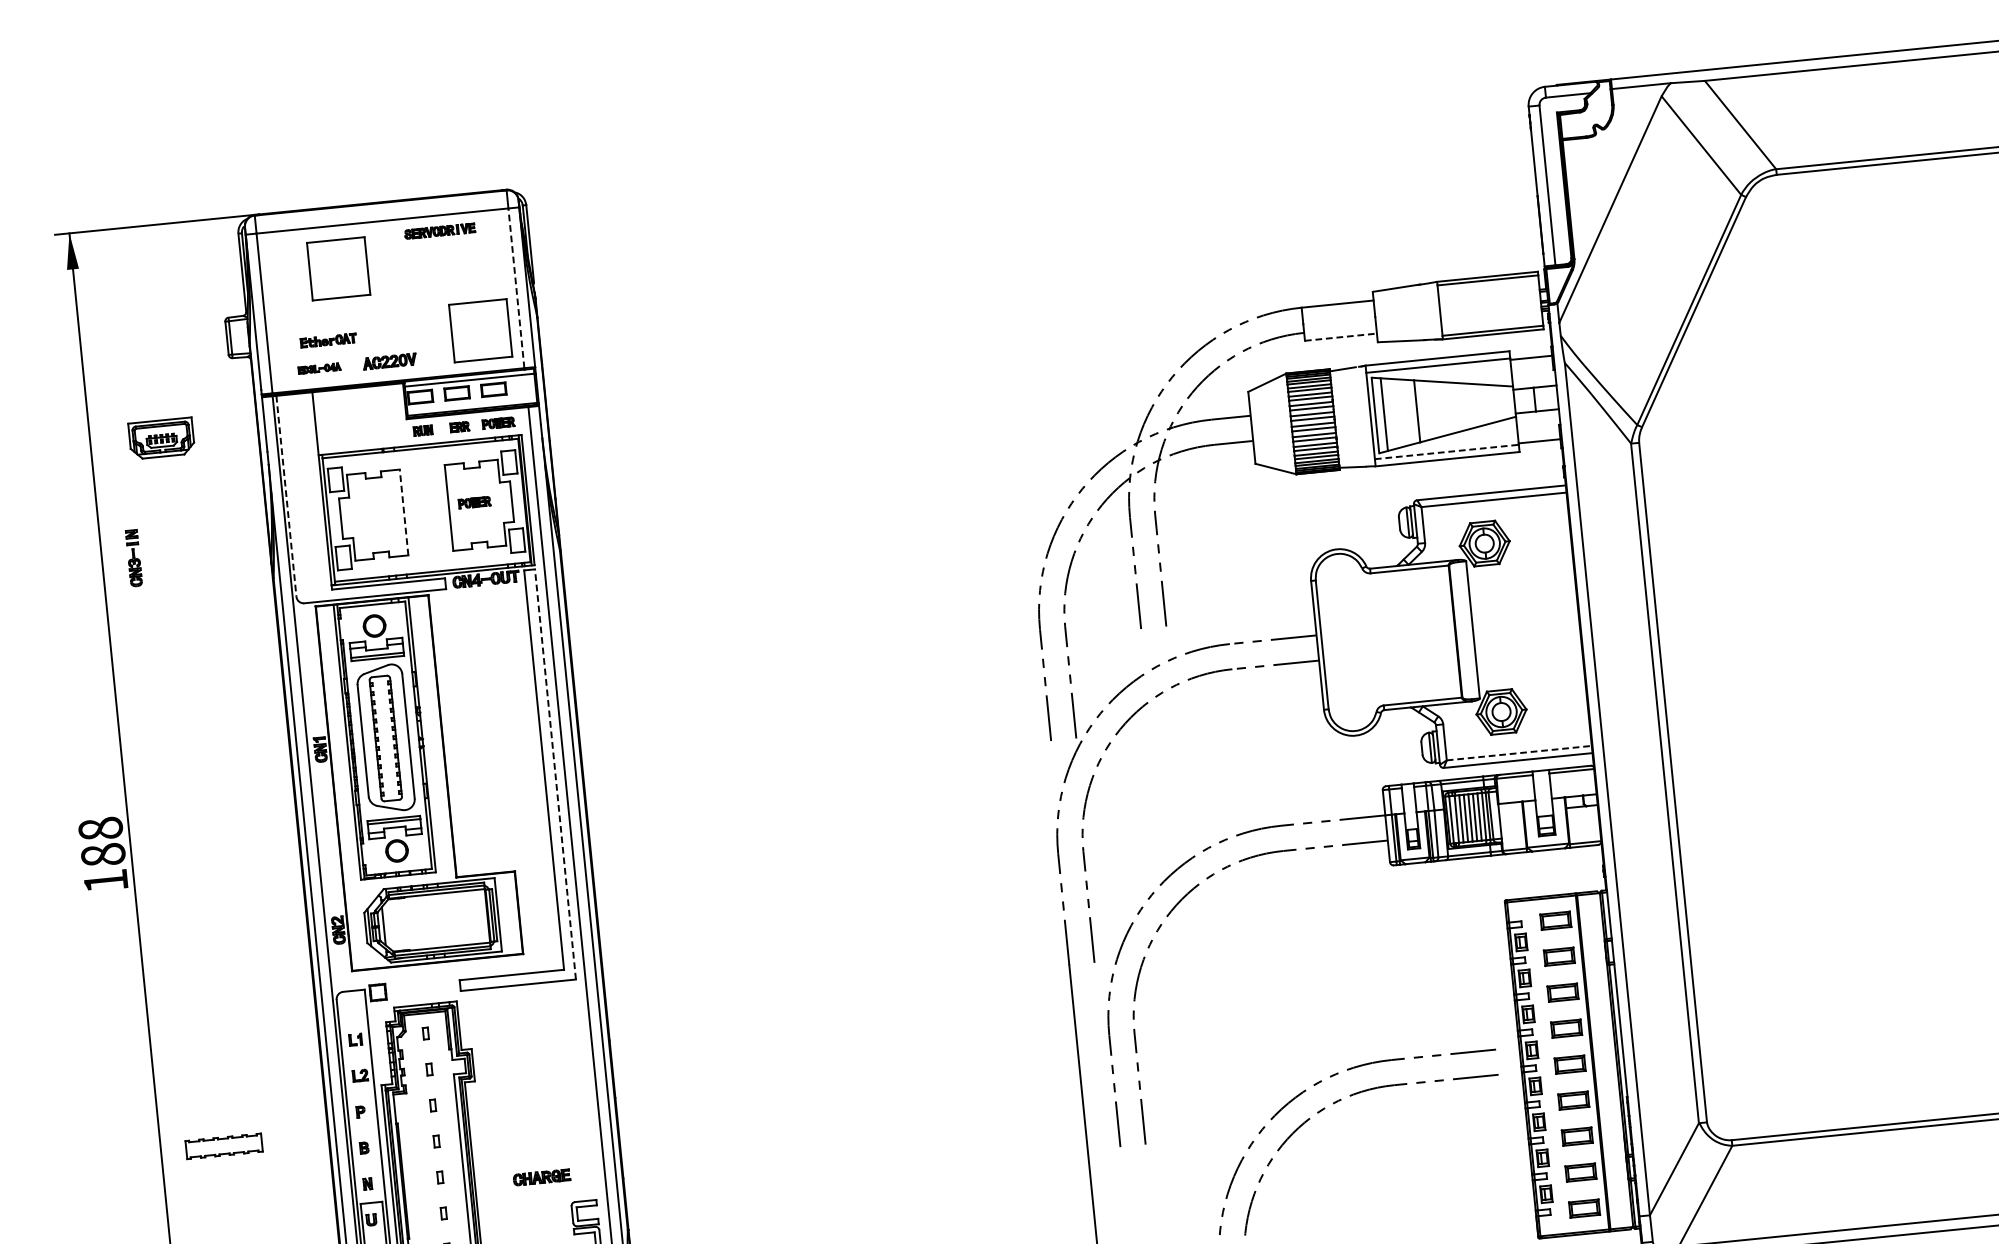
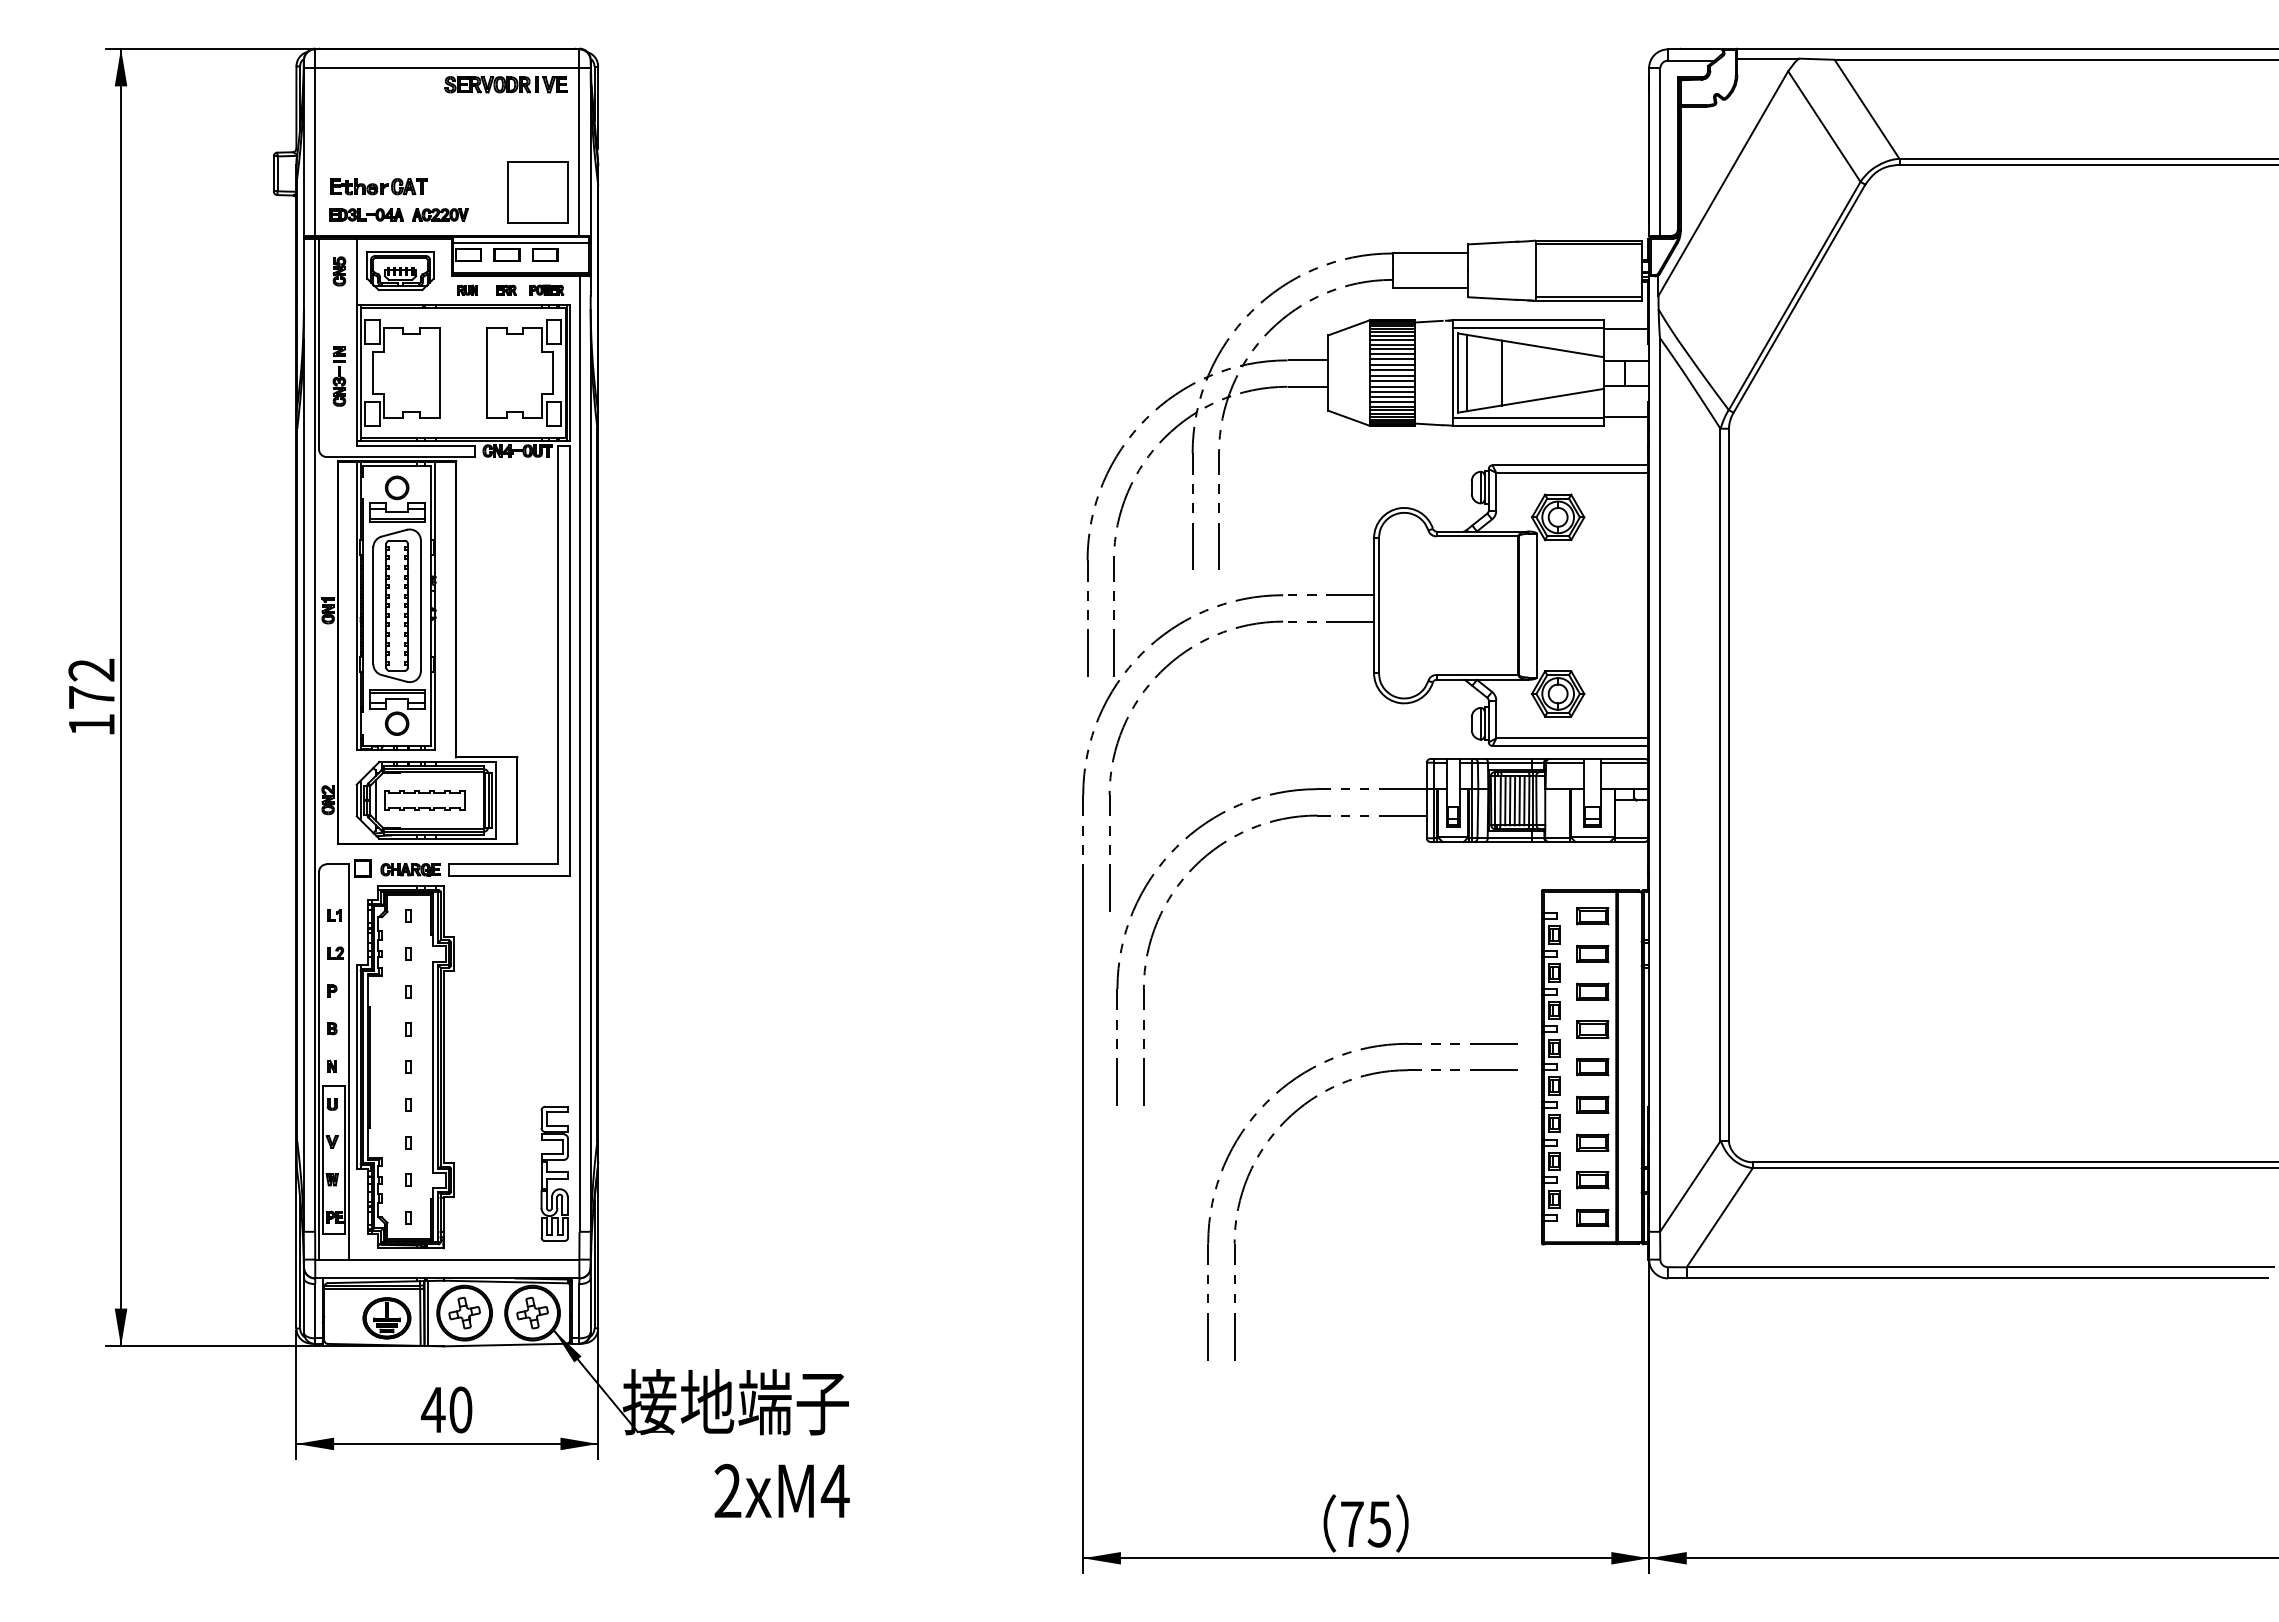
part: (439, 230) -> (505, 84), size x1.67
part: (338, 269) -> (396, 113), removed
line: (516, 288) -> (579, 152), dashed -> solid
line: (1341, 337) -> (1430, 288), dashed -> solid
part: (328, 340) -> (378, 186), size x1.67
part: (319, 368) -> (366, 214), size x1.67
part: (299, 425) -> (339, 271), added
part: (161, 438) -> (400, 271), moved
line: (1447, 452) -> (1528, 418), dashed -> solid
line: (286, 496) -> (319, 344), dashed -> solid
part: (474, 502) -> (513, 369), removed
line: (404, 512) -> (439, 373), dashed -> solid
part: (134, 558) -> (339, 376), moved
line: (1519, 753) -> (1572, 738), dashed -> solid
line: (555, 774) -> (569, 660), dashed -> solid
text: (101, 841) -> (91, 683), 188 -> 172
part: (223, 1146) -> (424, 800), moved
part: (541, 1177) -> (410, 869), moved

